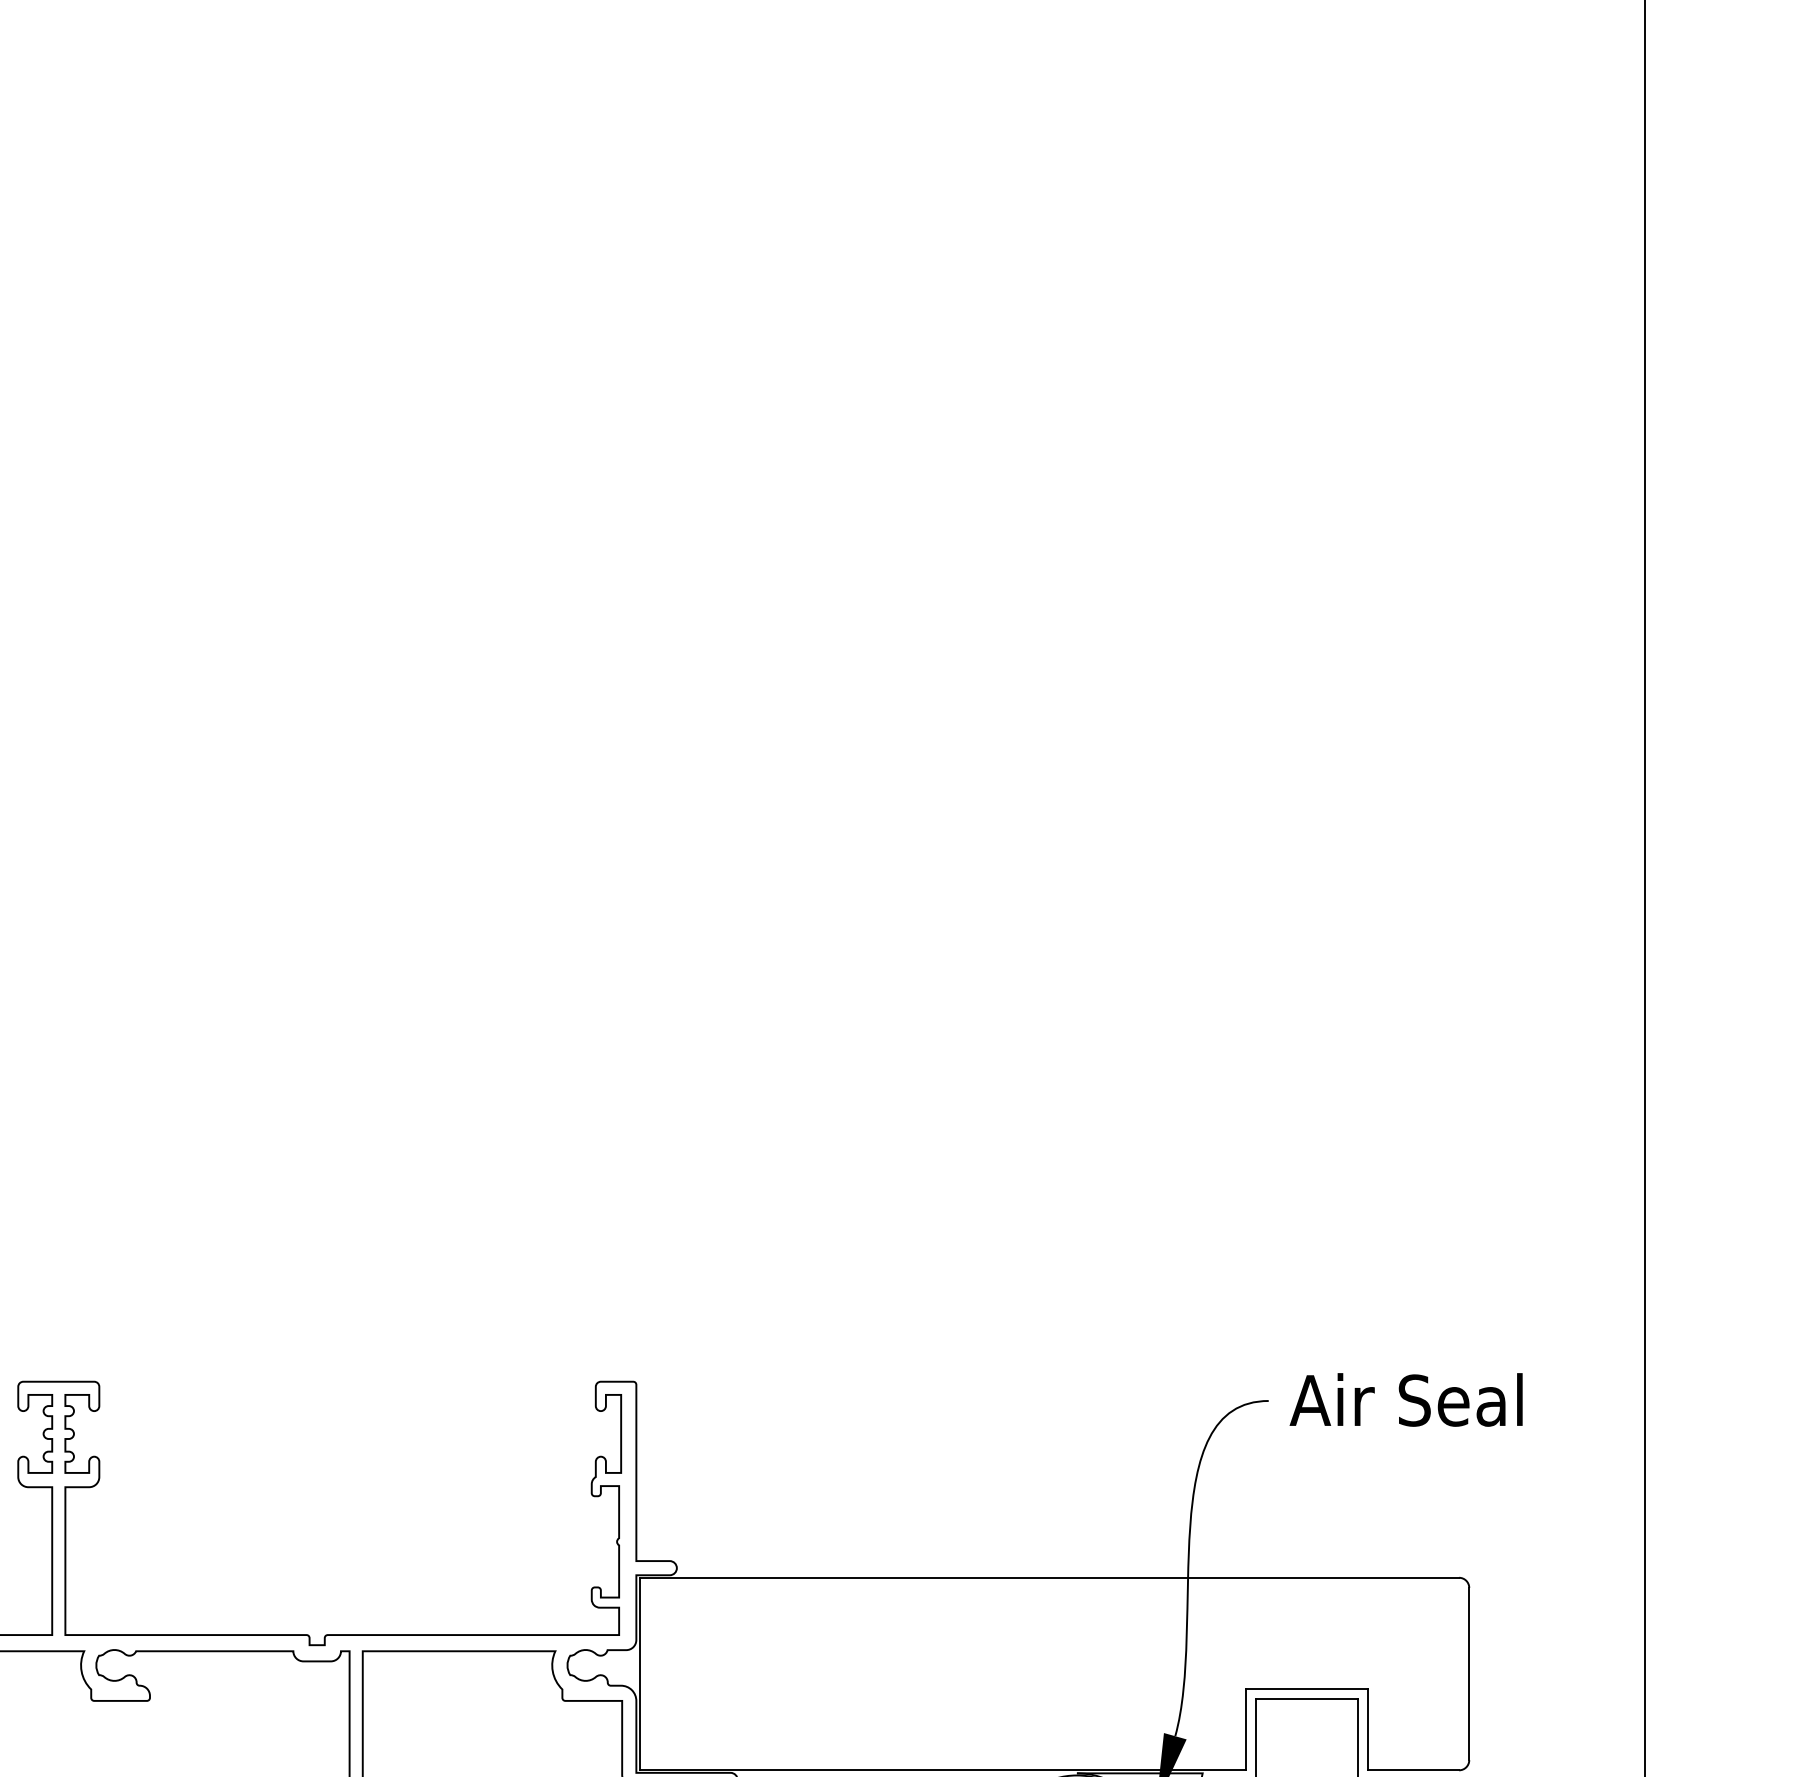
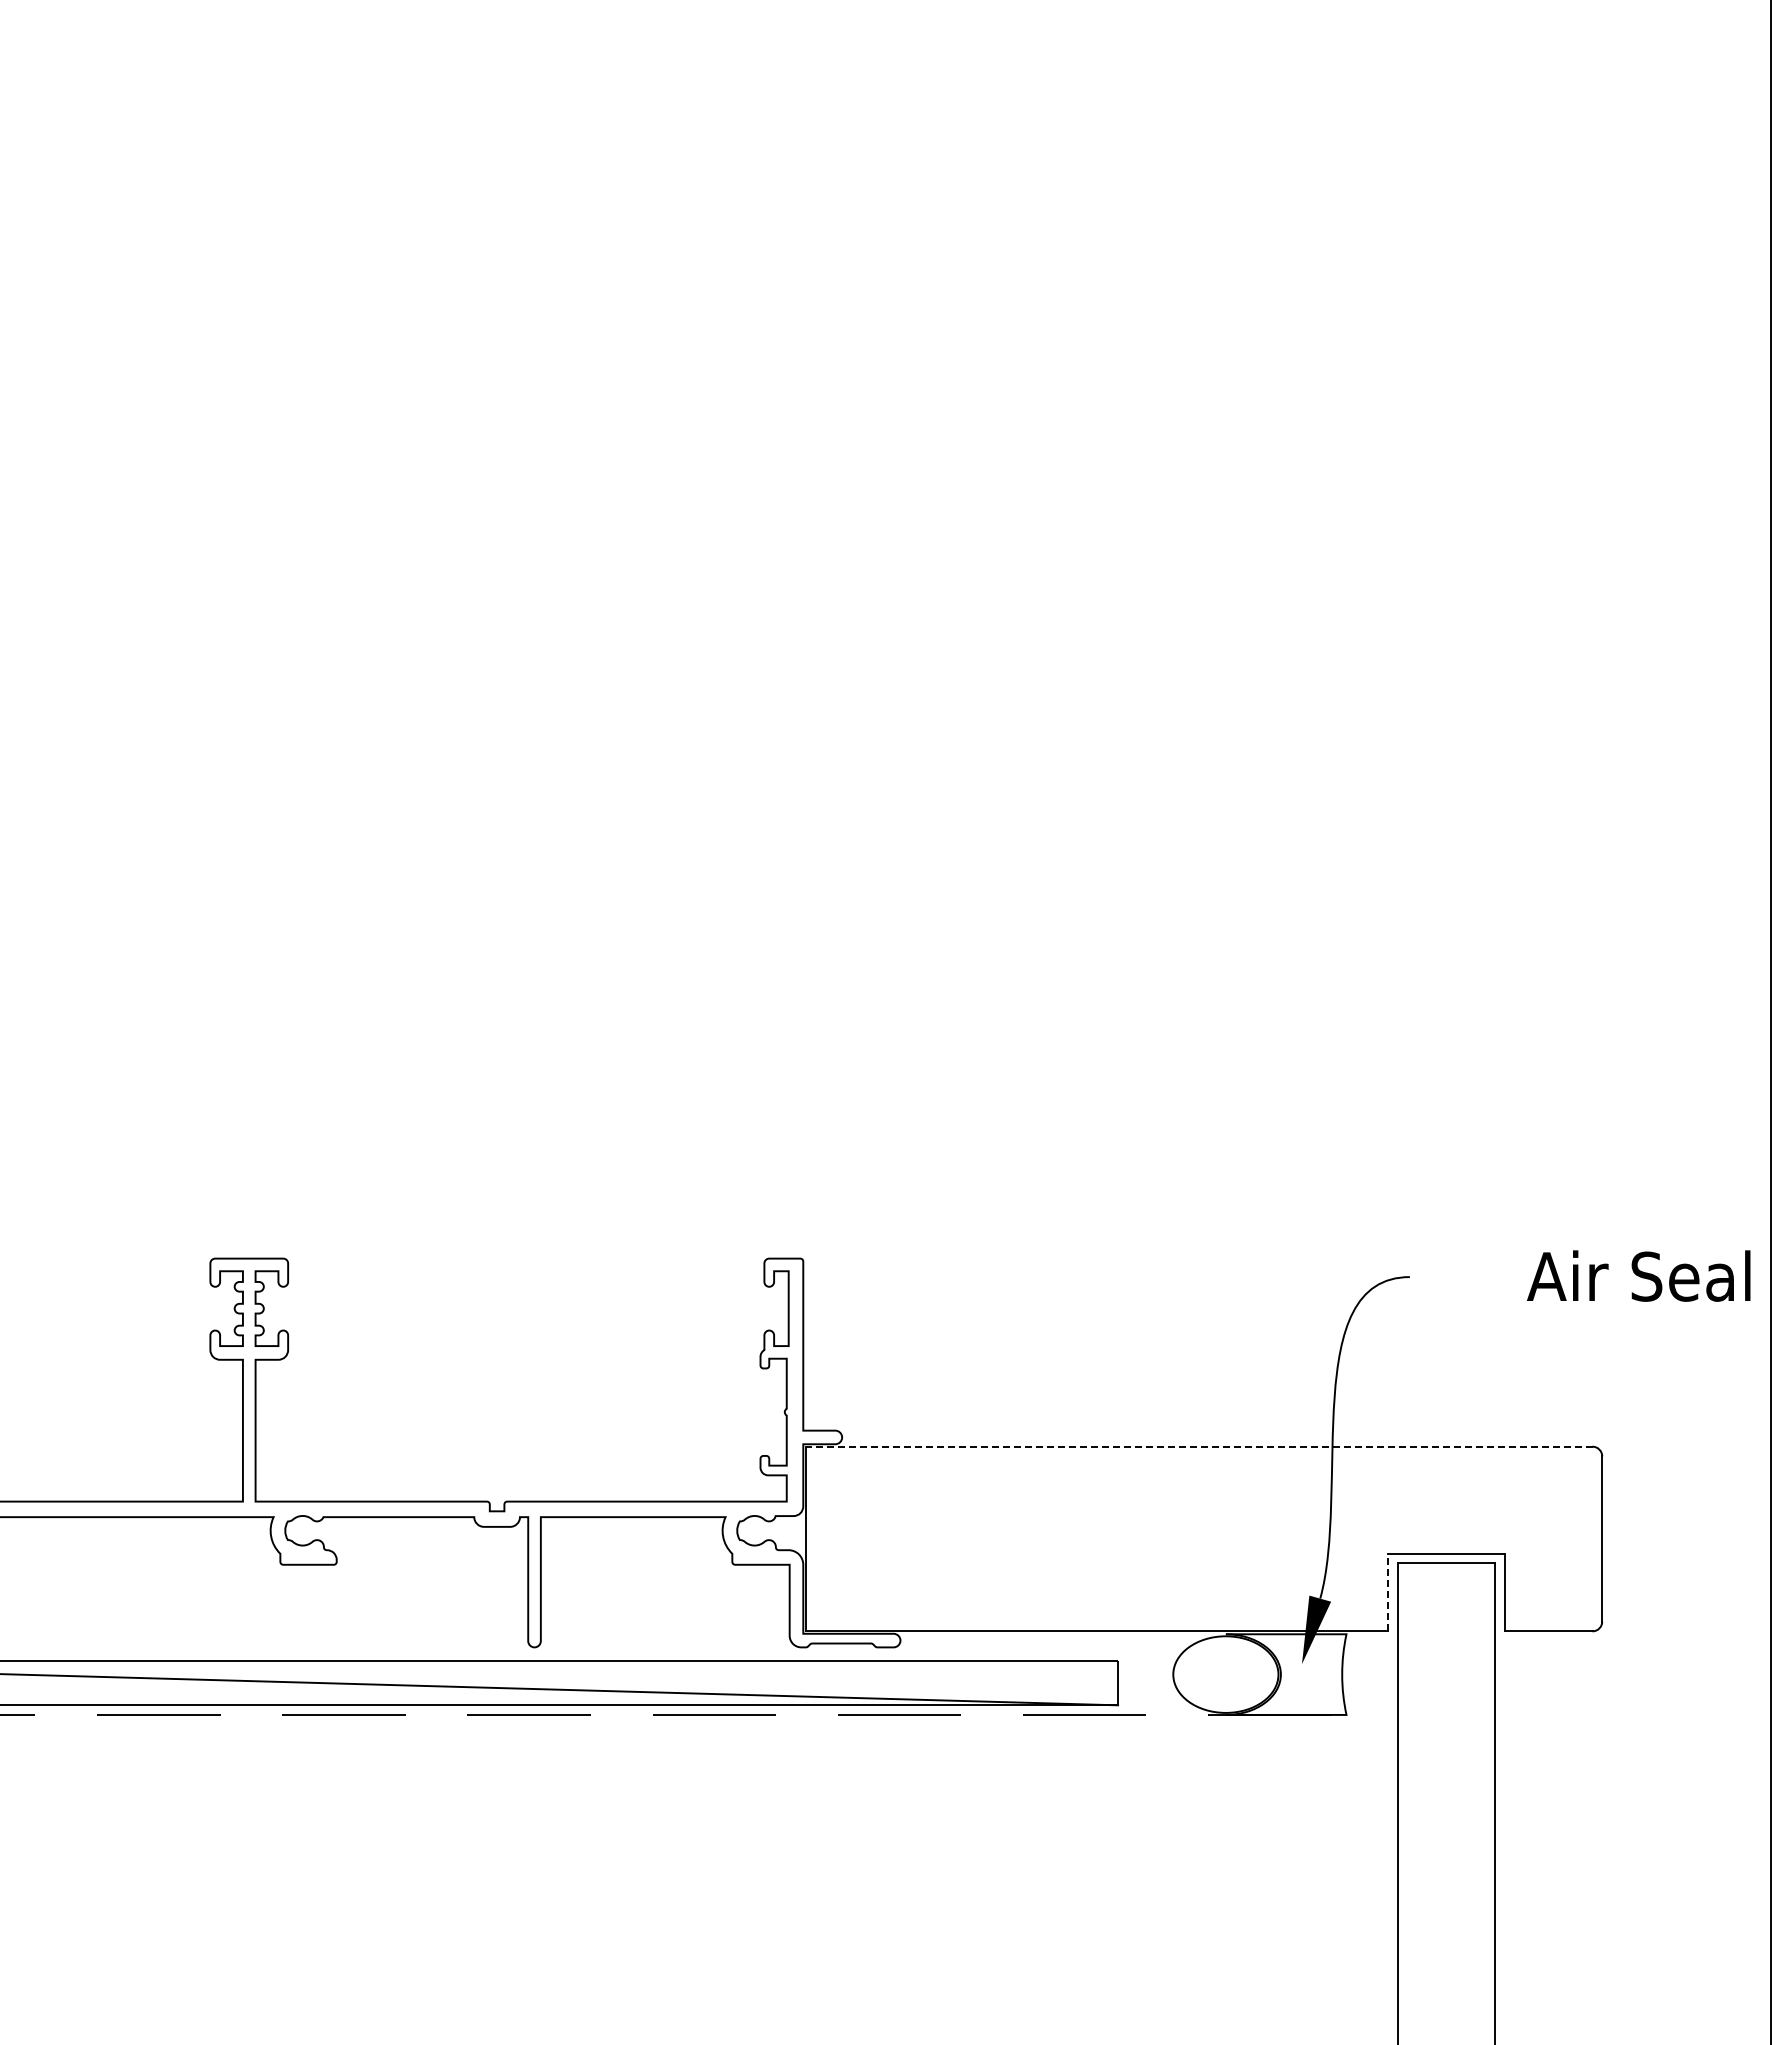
text: (1405, 1399) -> (1638, 1275), moved
line: (1049, 1577) -> (1199, 1446), solid -> dashed
line: (1246, 1729) -> (1388, 1592), solid -> dashed

